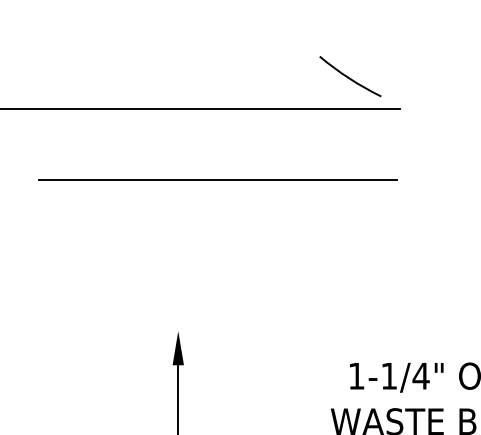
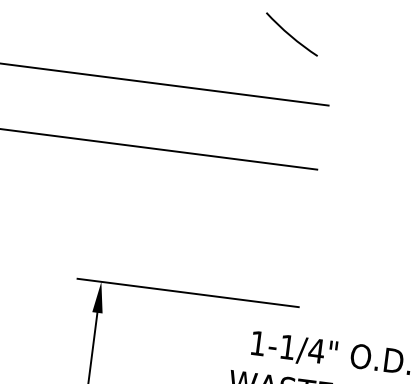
arc: (349, 77) -> (290, 35), moved
line: (273, 331) -> (187, 293), added

